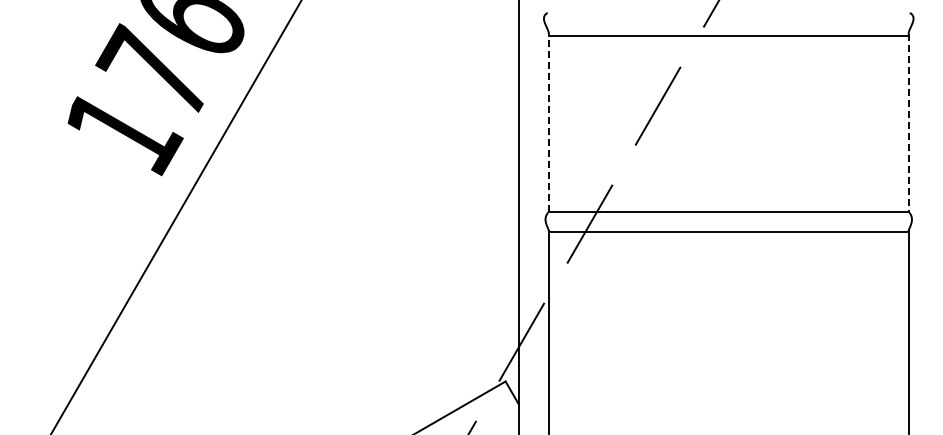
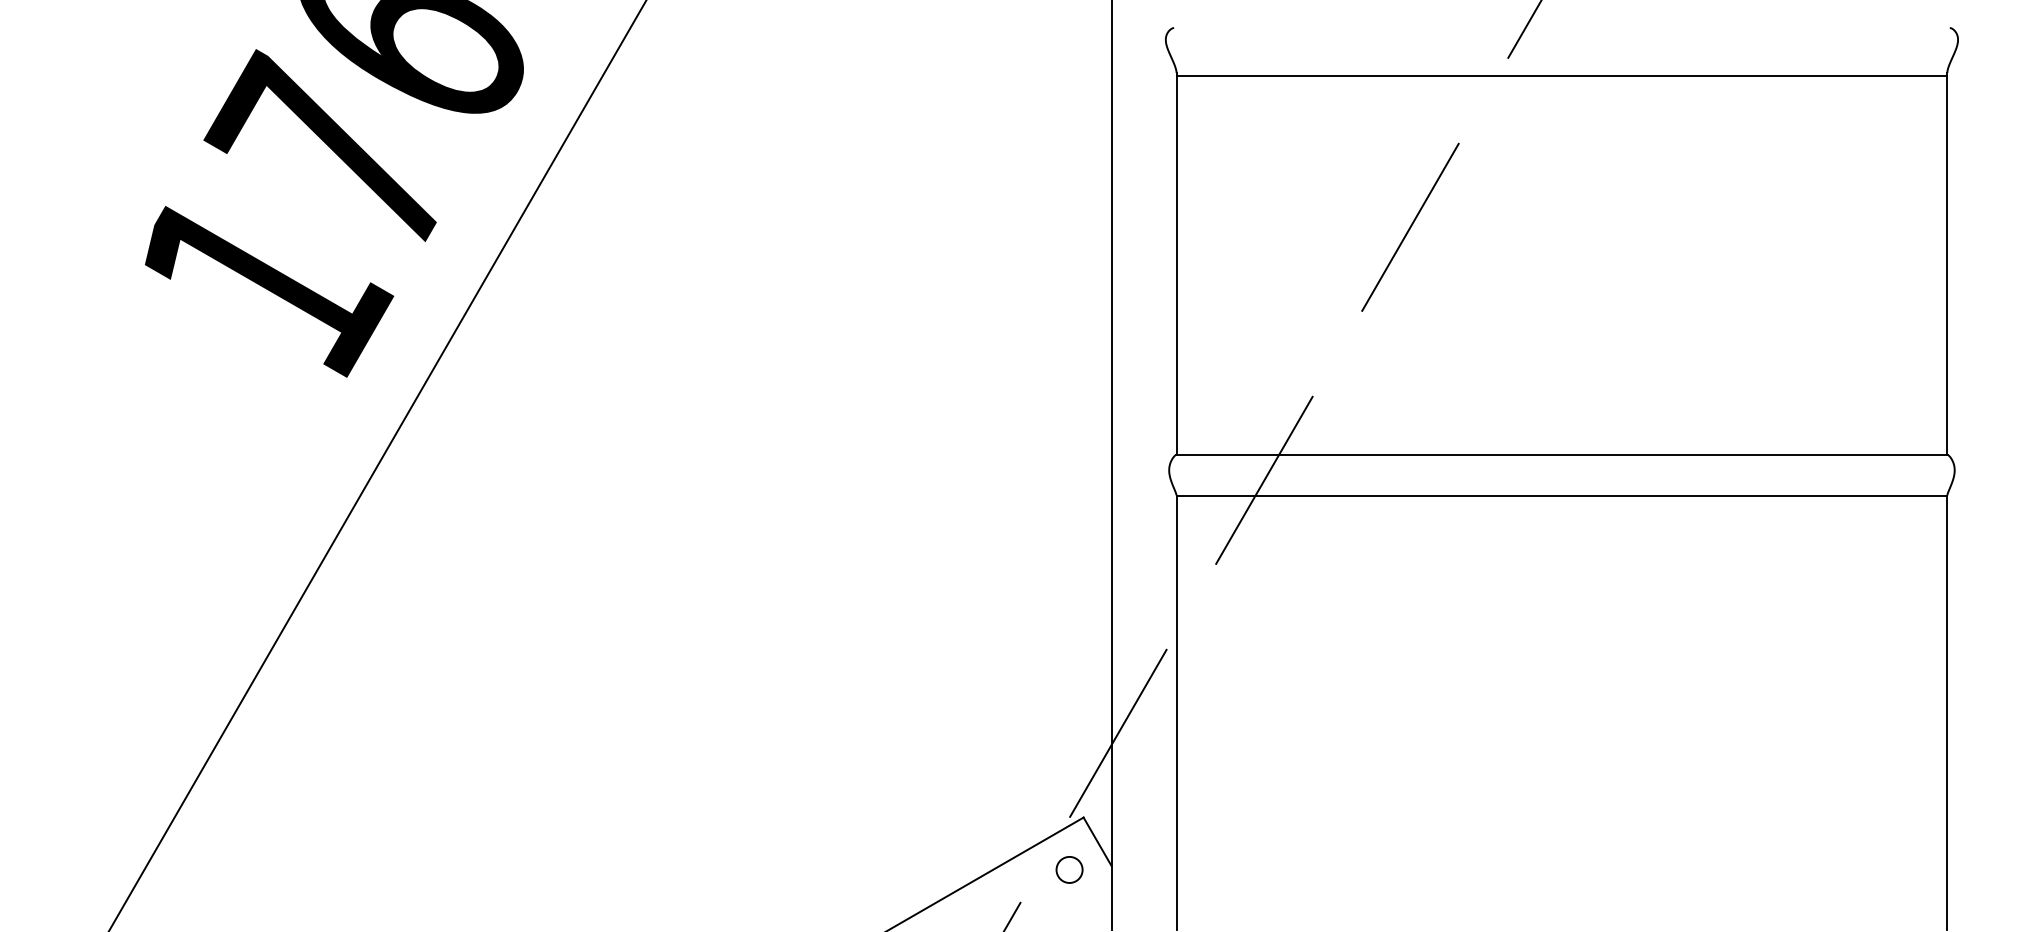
line: (548, 122) -> (1175, 262), dashed -> solid
line: (908, 123) -> (1947, 264), dashed -> solid
circle: (498, 405) -> (1068, 868), added

